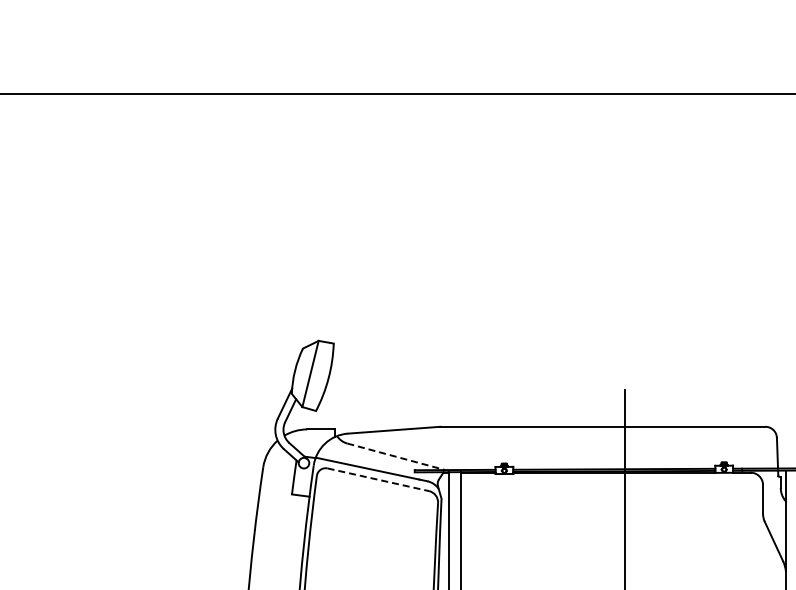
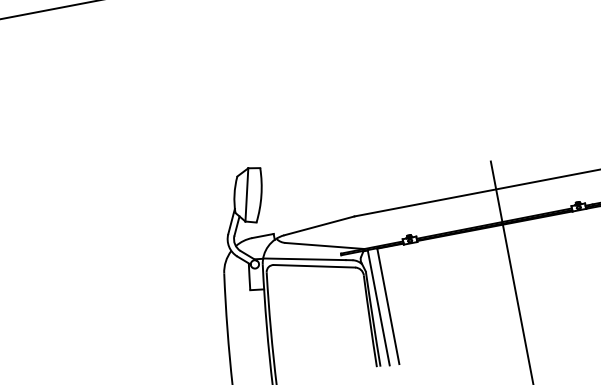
line: (396, 456) -> (325, 245), dashed -> solid
line: (378, 479) -> (314, 266), dashed -> solid

